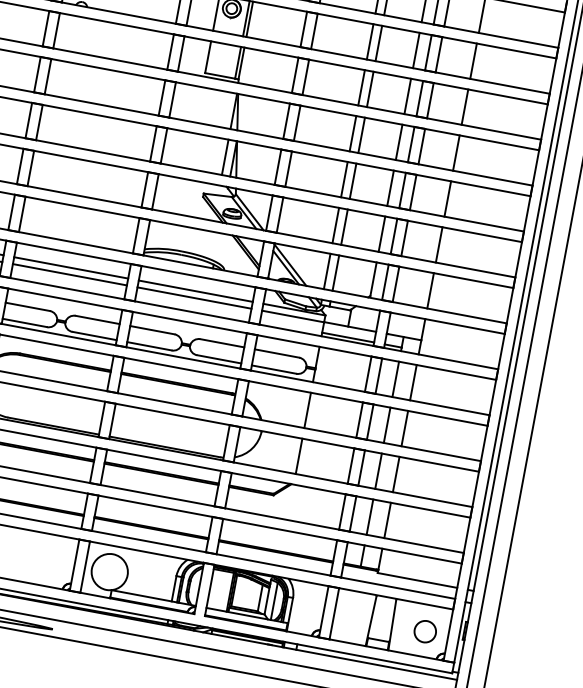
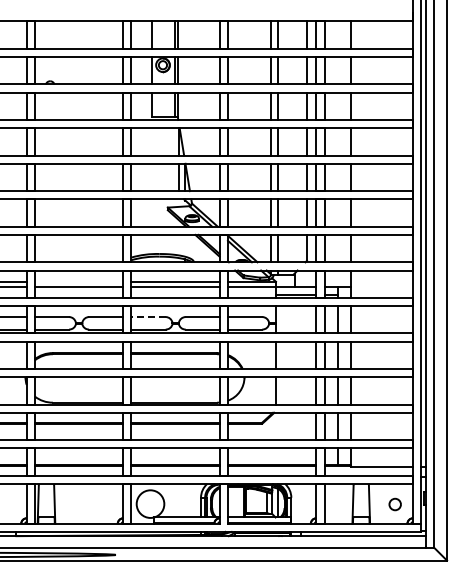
line: (70, 267) -> (78, 281), removed
line: (152, 330) -> (148, 317), solid -> dashed
circle: (425, 631) -> (395, 504), size x0.7

